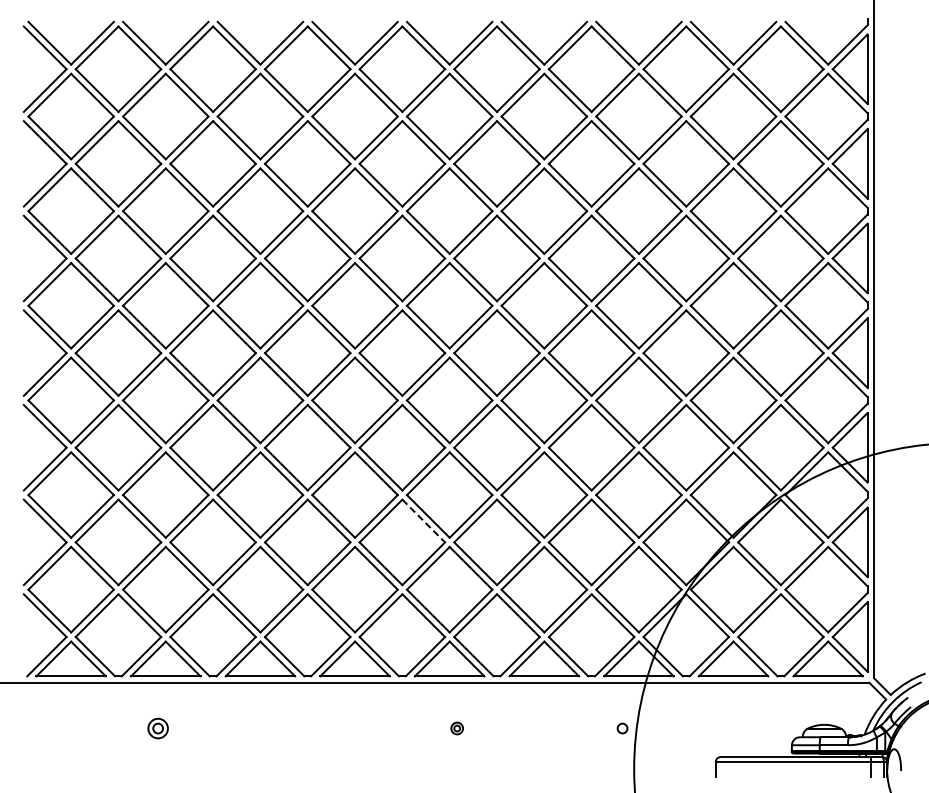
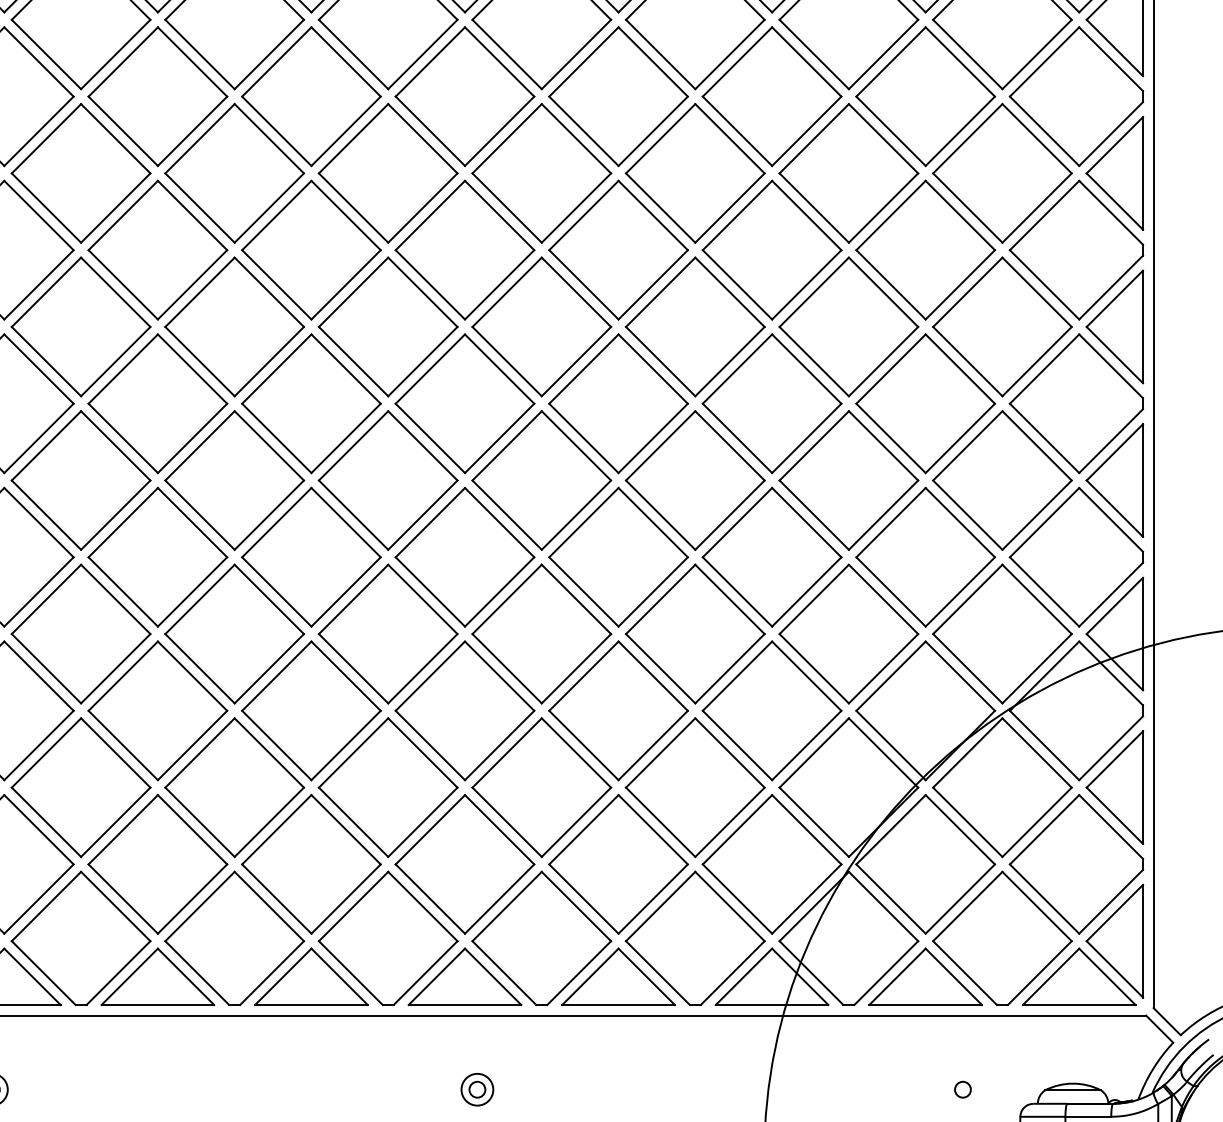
line: (424, 521) -> (424, 753), dashed -> solid
part: (456, 728) -> (476, 1089), size x1.67
circle: (622, 728) -> (962, 1089), moved

